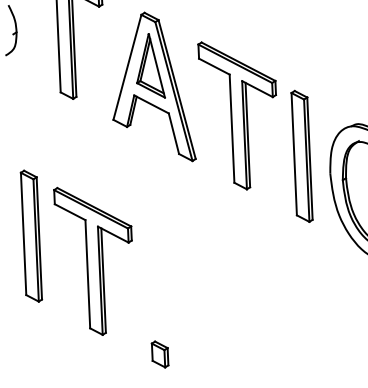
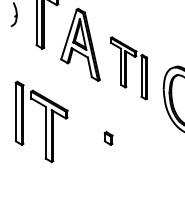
part: (254, 132) -> (128, 68), size x0.7
part: (159, 354) -> (108, 138), moved

